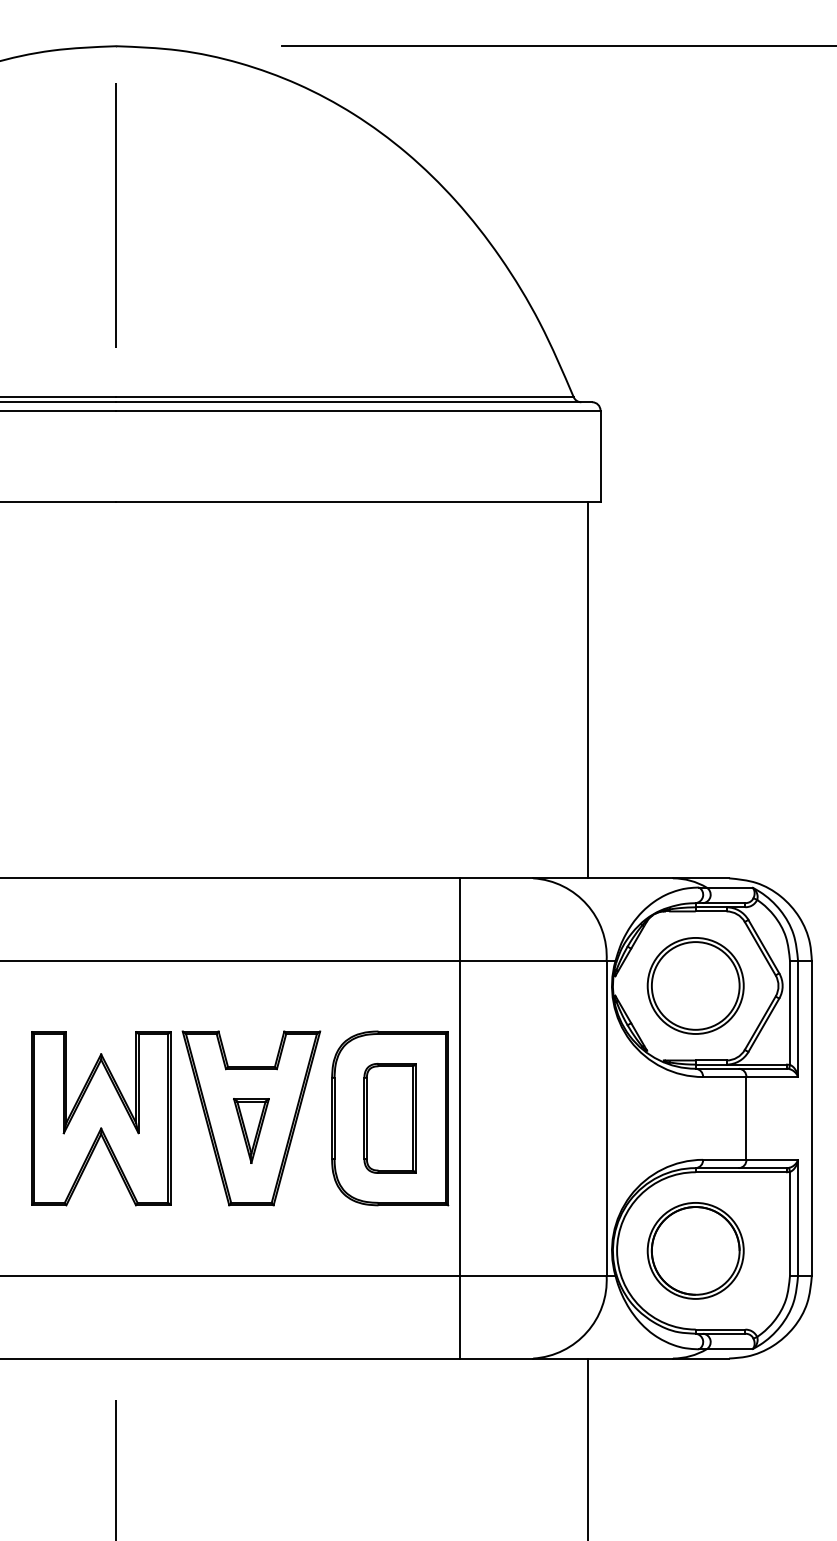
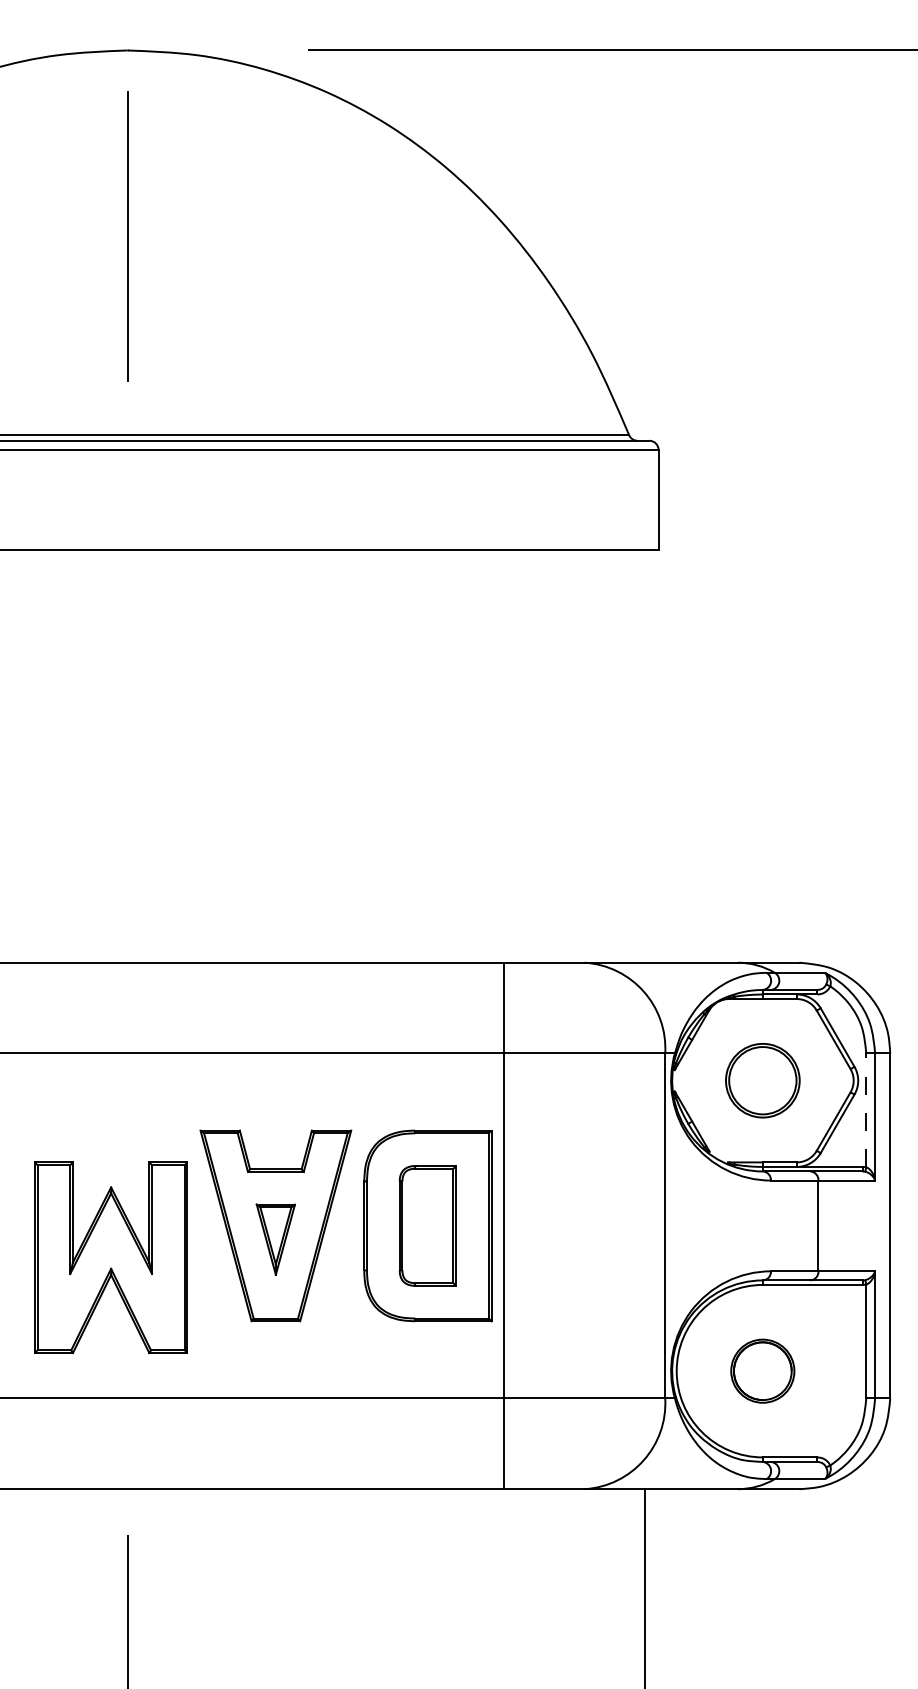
line: (588, 689) -> (645, 755), removed
part: (695, 985) -> (762, 1080), size x0.7
line: (790, 1013) -> (866, 1110), solid -> dashed
part: (101, 1118) -> (111, 1257), moved
part: (695, 1250) -> (762, 1370), size x0.6

